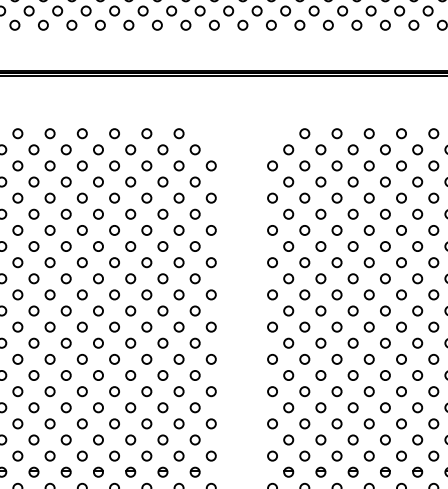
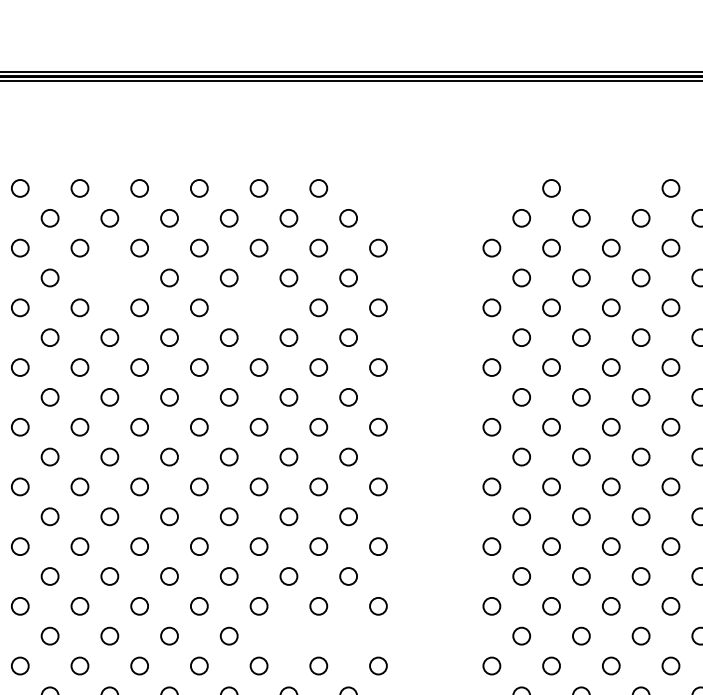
circle: (336, 133) -> (610, 188), removed
circle: (65, 181) -> (108, 276), removed
circle: (146, 197) -> (258, 306), removed
circle: (162, 375) -> (288, 636), removed
circle: (194, 375) -> (347, 636), removed

